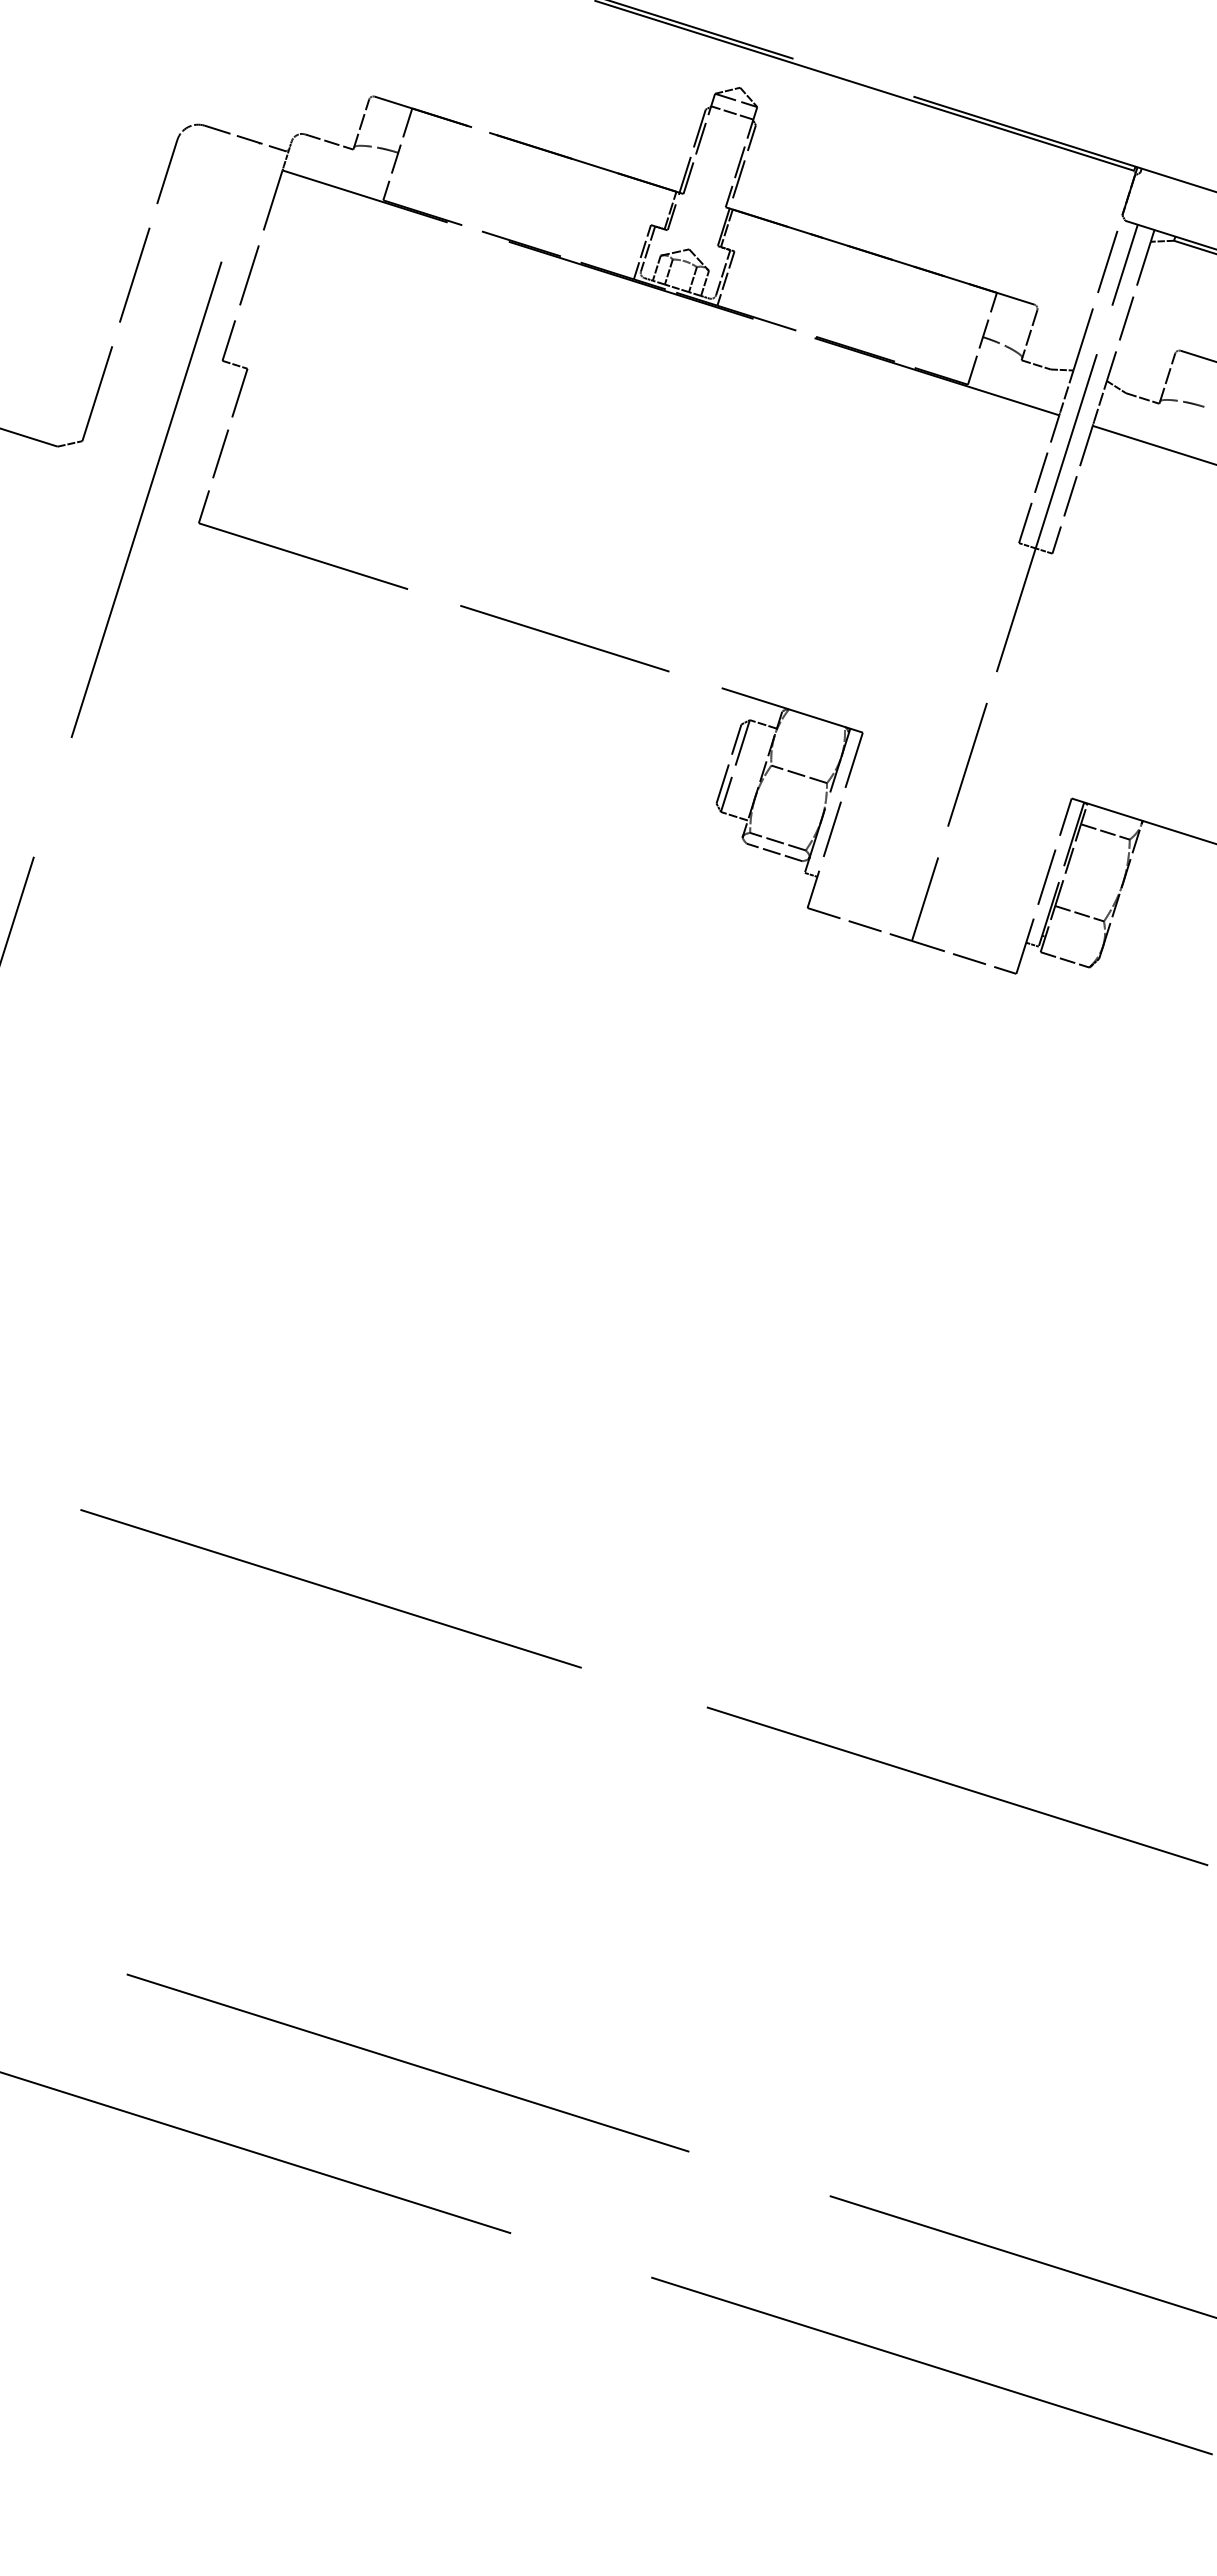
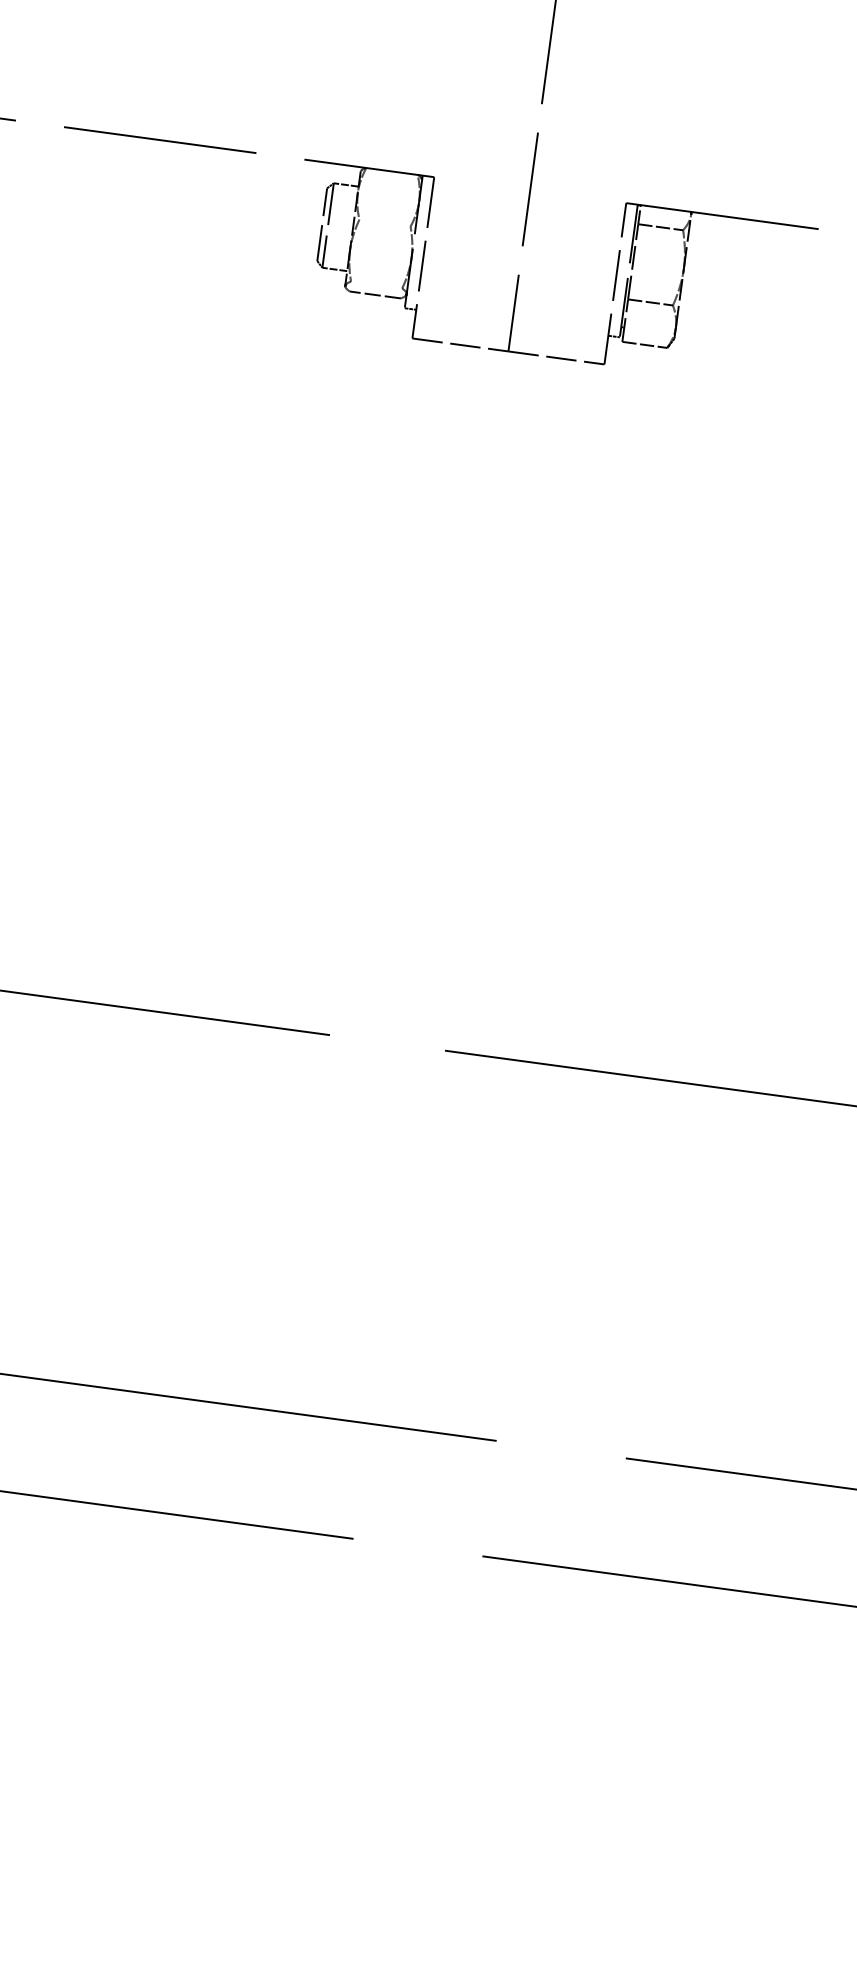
line: (799, 774) -> (385, 223), removed
line: (777, 841) -> (376, 284), removed

